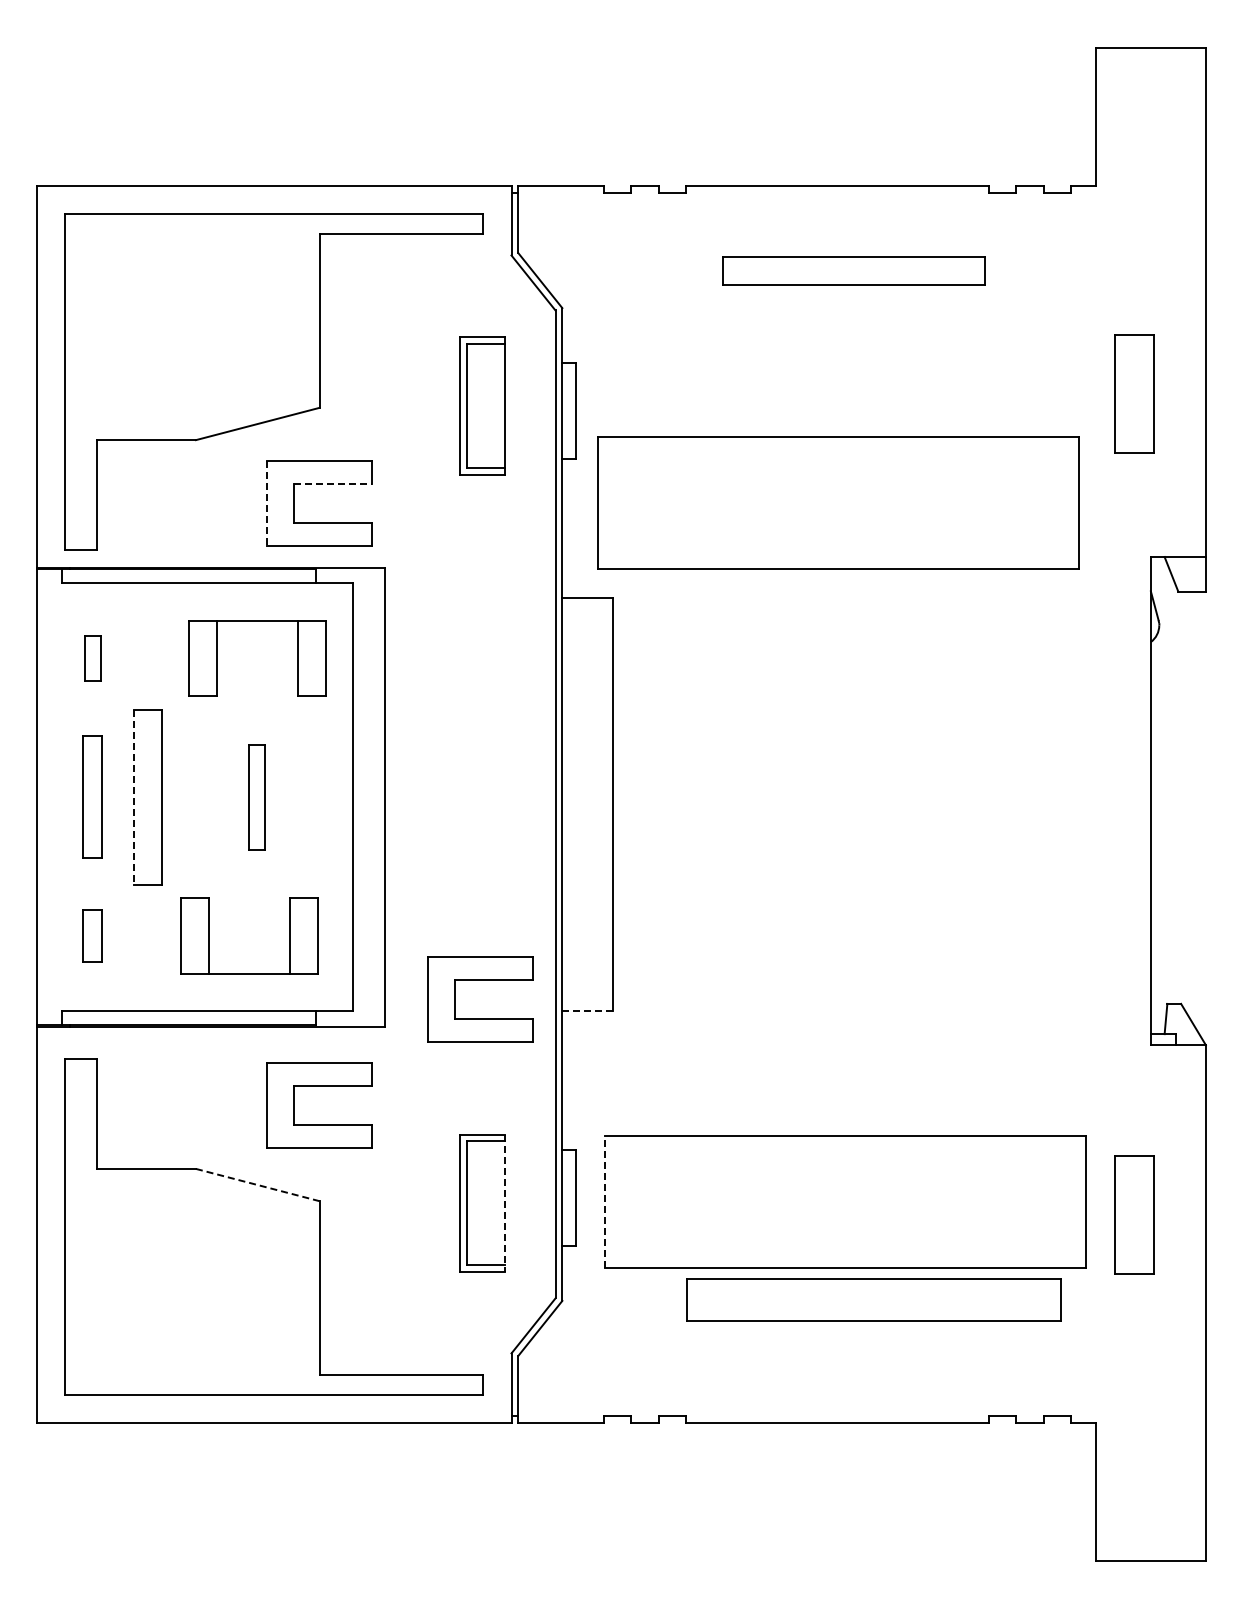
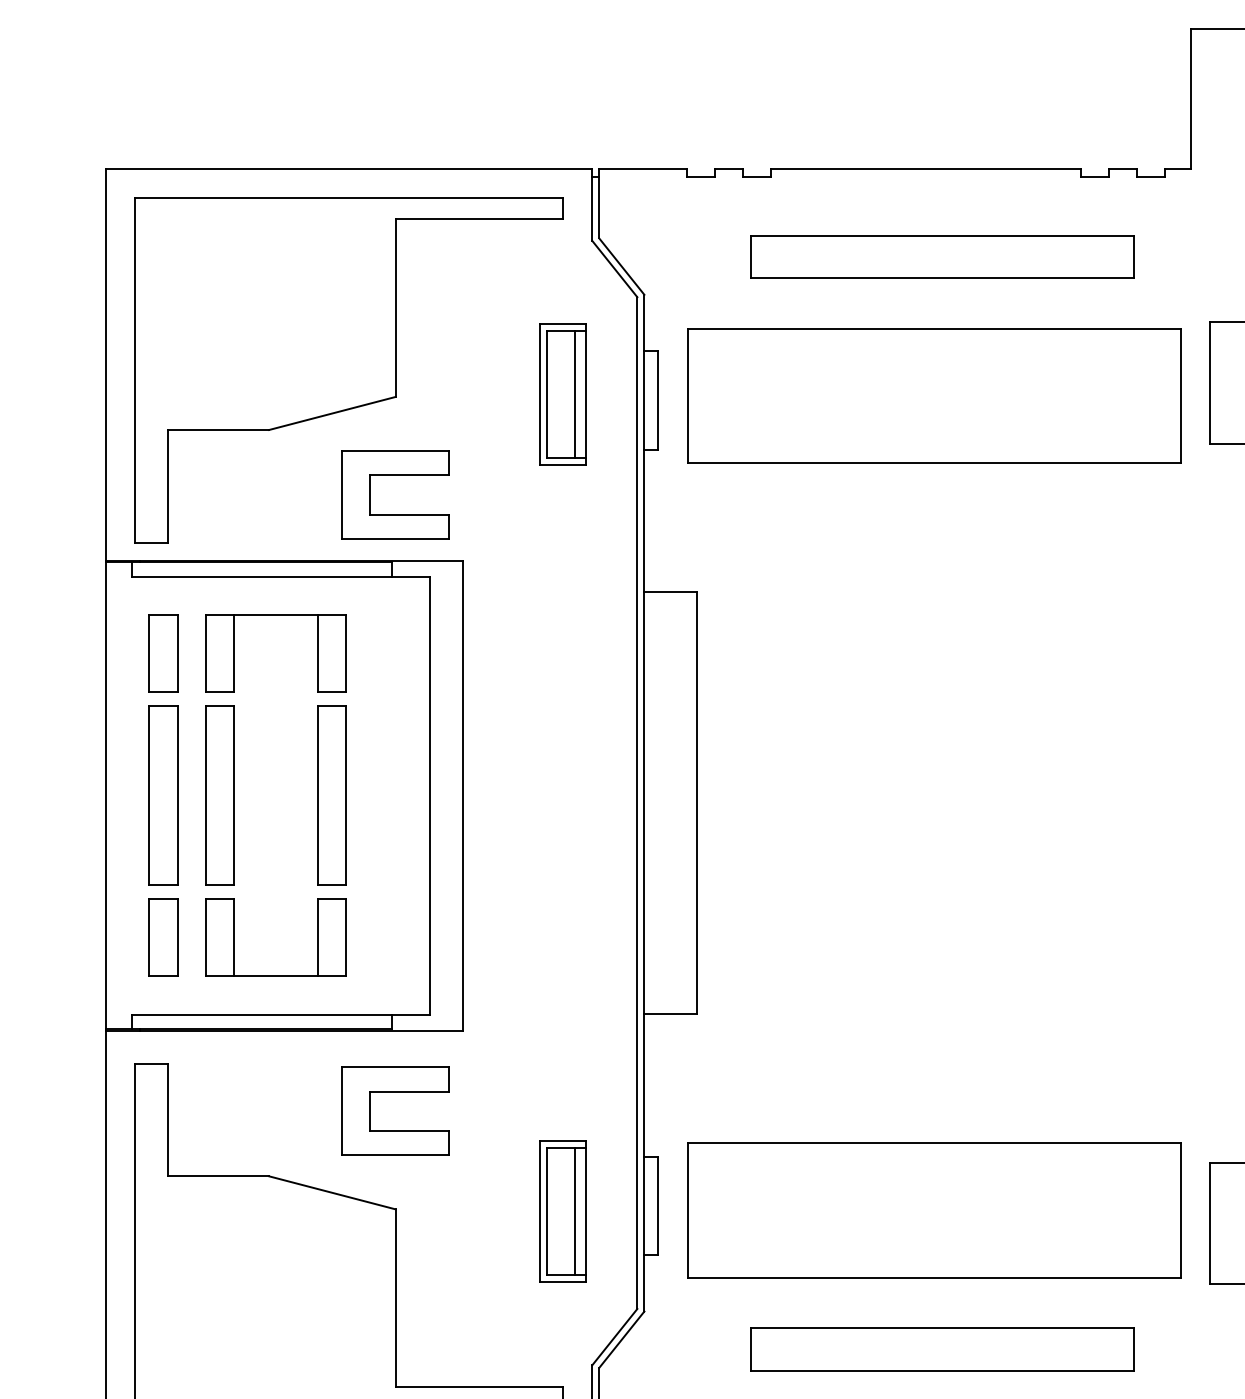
part: (853, 270) -> (942, 256), size x1.43
line: (494, 405) -> (574, 394), added
line: (332, 484) -> (408, 475), dashed -> solid
part: (838, 502) -> (934, 395), moved
line: (266, 503) -> (341, 494), dashed -> solid
part: (257, 621) -> (275, 615), moved
part: (92, 658) -> (163, 653), size x1.67
part: (92, 797) -> (163, 795), size x1.43
line: (134, 797) -> (206, 795), dashed -> solid
part: (256, 797) -> (331, 795), size x1.67
part: (92, 935) -> (163, 937), size x1.43
part: (249, 973) -> (275, 976), moved
part: (480, 980) -> (560, 983), removed
line: (588, 1010) -> (671, 1014), dashed -> solid
line: (257, 1185) -> (332, 1193), dashed -> solid
line: (604, 1202) -> (687, 1210), dashed -> solid
line: (494, 1203) -> (574, 1211), added
line: (505, 1203) -> (586, 1211), dashed -> solid
part: (873, 1299) -> (942, 1348), moved

